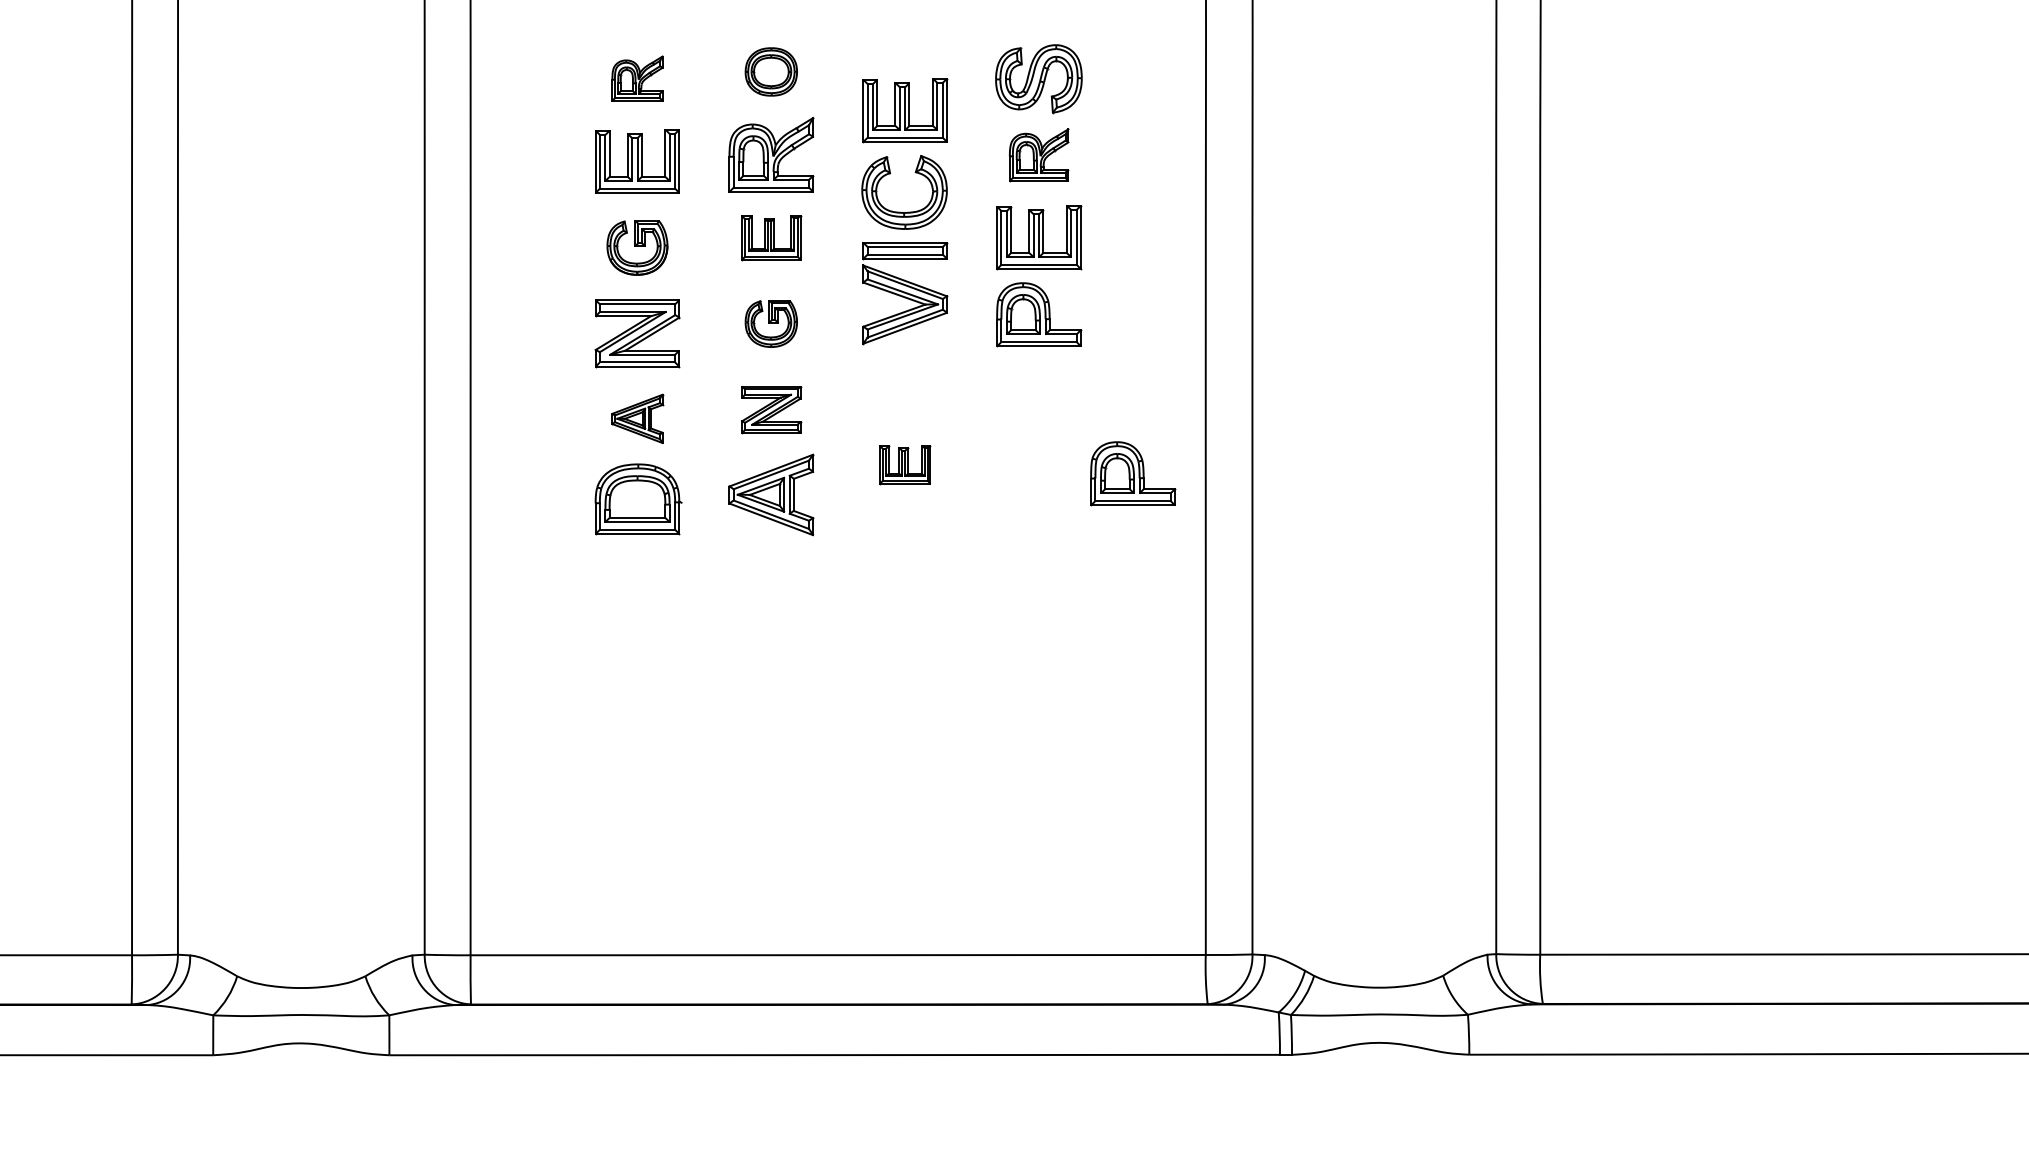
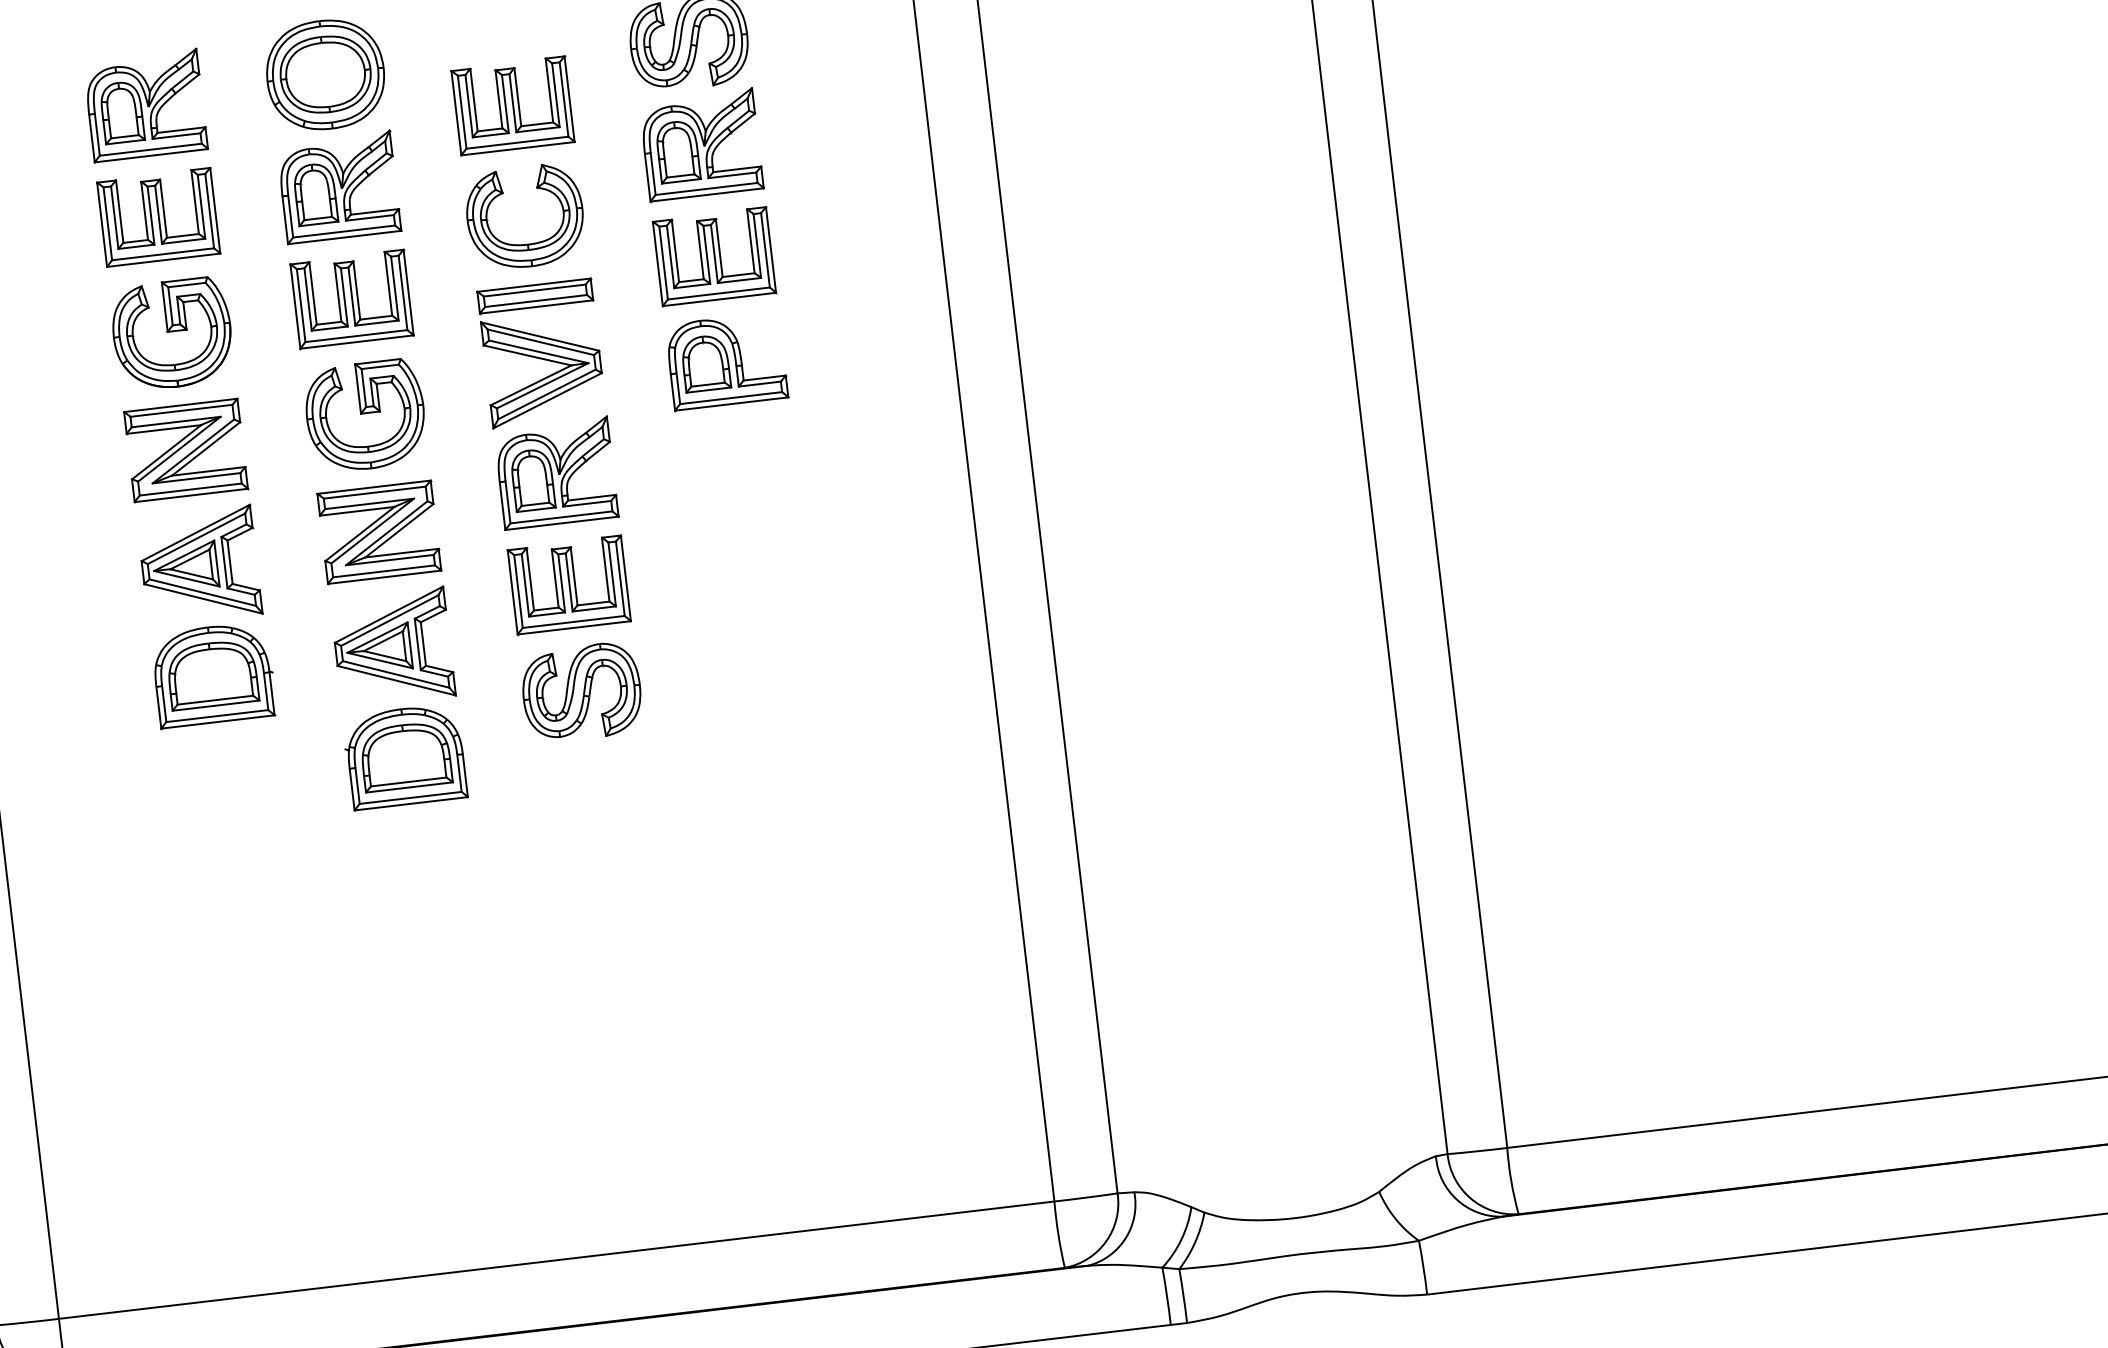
part: (771, 71) -> (325, 74), size x1.67
part: (637, 78) -> (145, 105), size x1.67
part: (1039, 155) -> (702, 145), size x1.43
part: (771, 237) -> (352, 299), size x1.43
part: (637, 247) -> (172, 333), size x1.43
part: (771, 323) -> (365, 415), size x1.67
part: (905, 381) -> (556, 472), added
part: (771, 409) -> (379, 531), size x1.43
part: (637, 418) -> (199, 565), size x1.67
part: (905, 464) -> (569, 585), size x1.67
part: (1133, 473) -> (879, 561), removed
part: (904, 543) -> (581, 692), added
part: (770, 575) -> (404, 756), added

